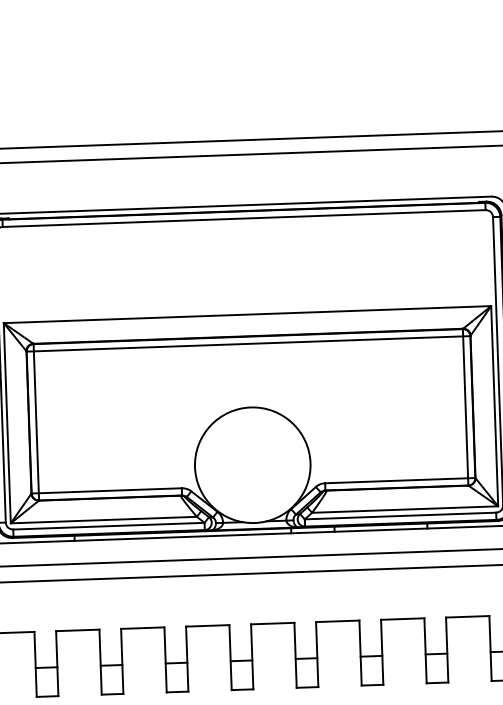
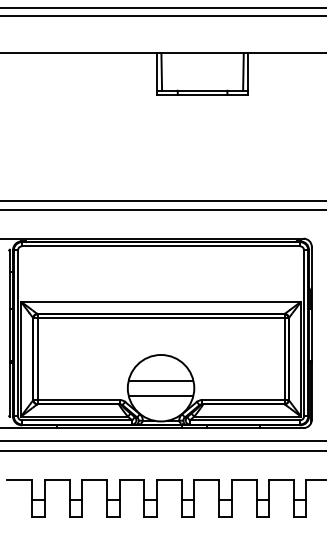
line: (251, 451) -> (160, 380), added
line: (252, 477) -> (160, 395), added

